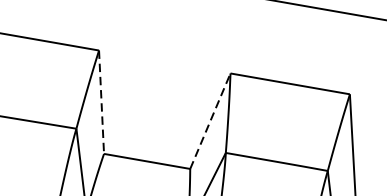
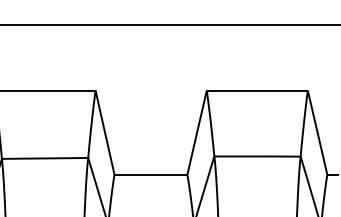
line: (102, 102) -> (105, 132), dashed -> solid
line: (210, 121) -> (197, 132), dashed -> solid

